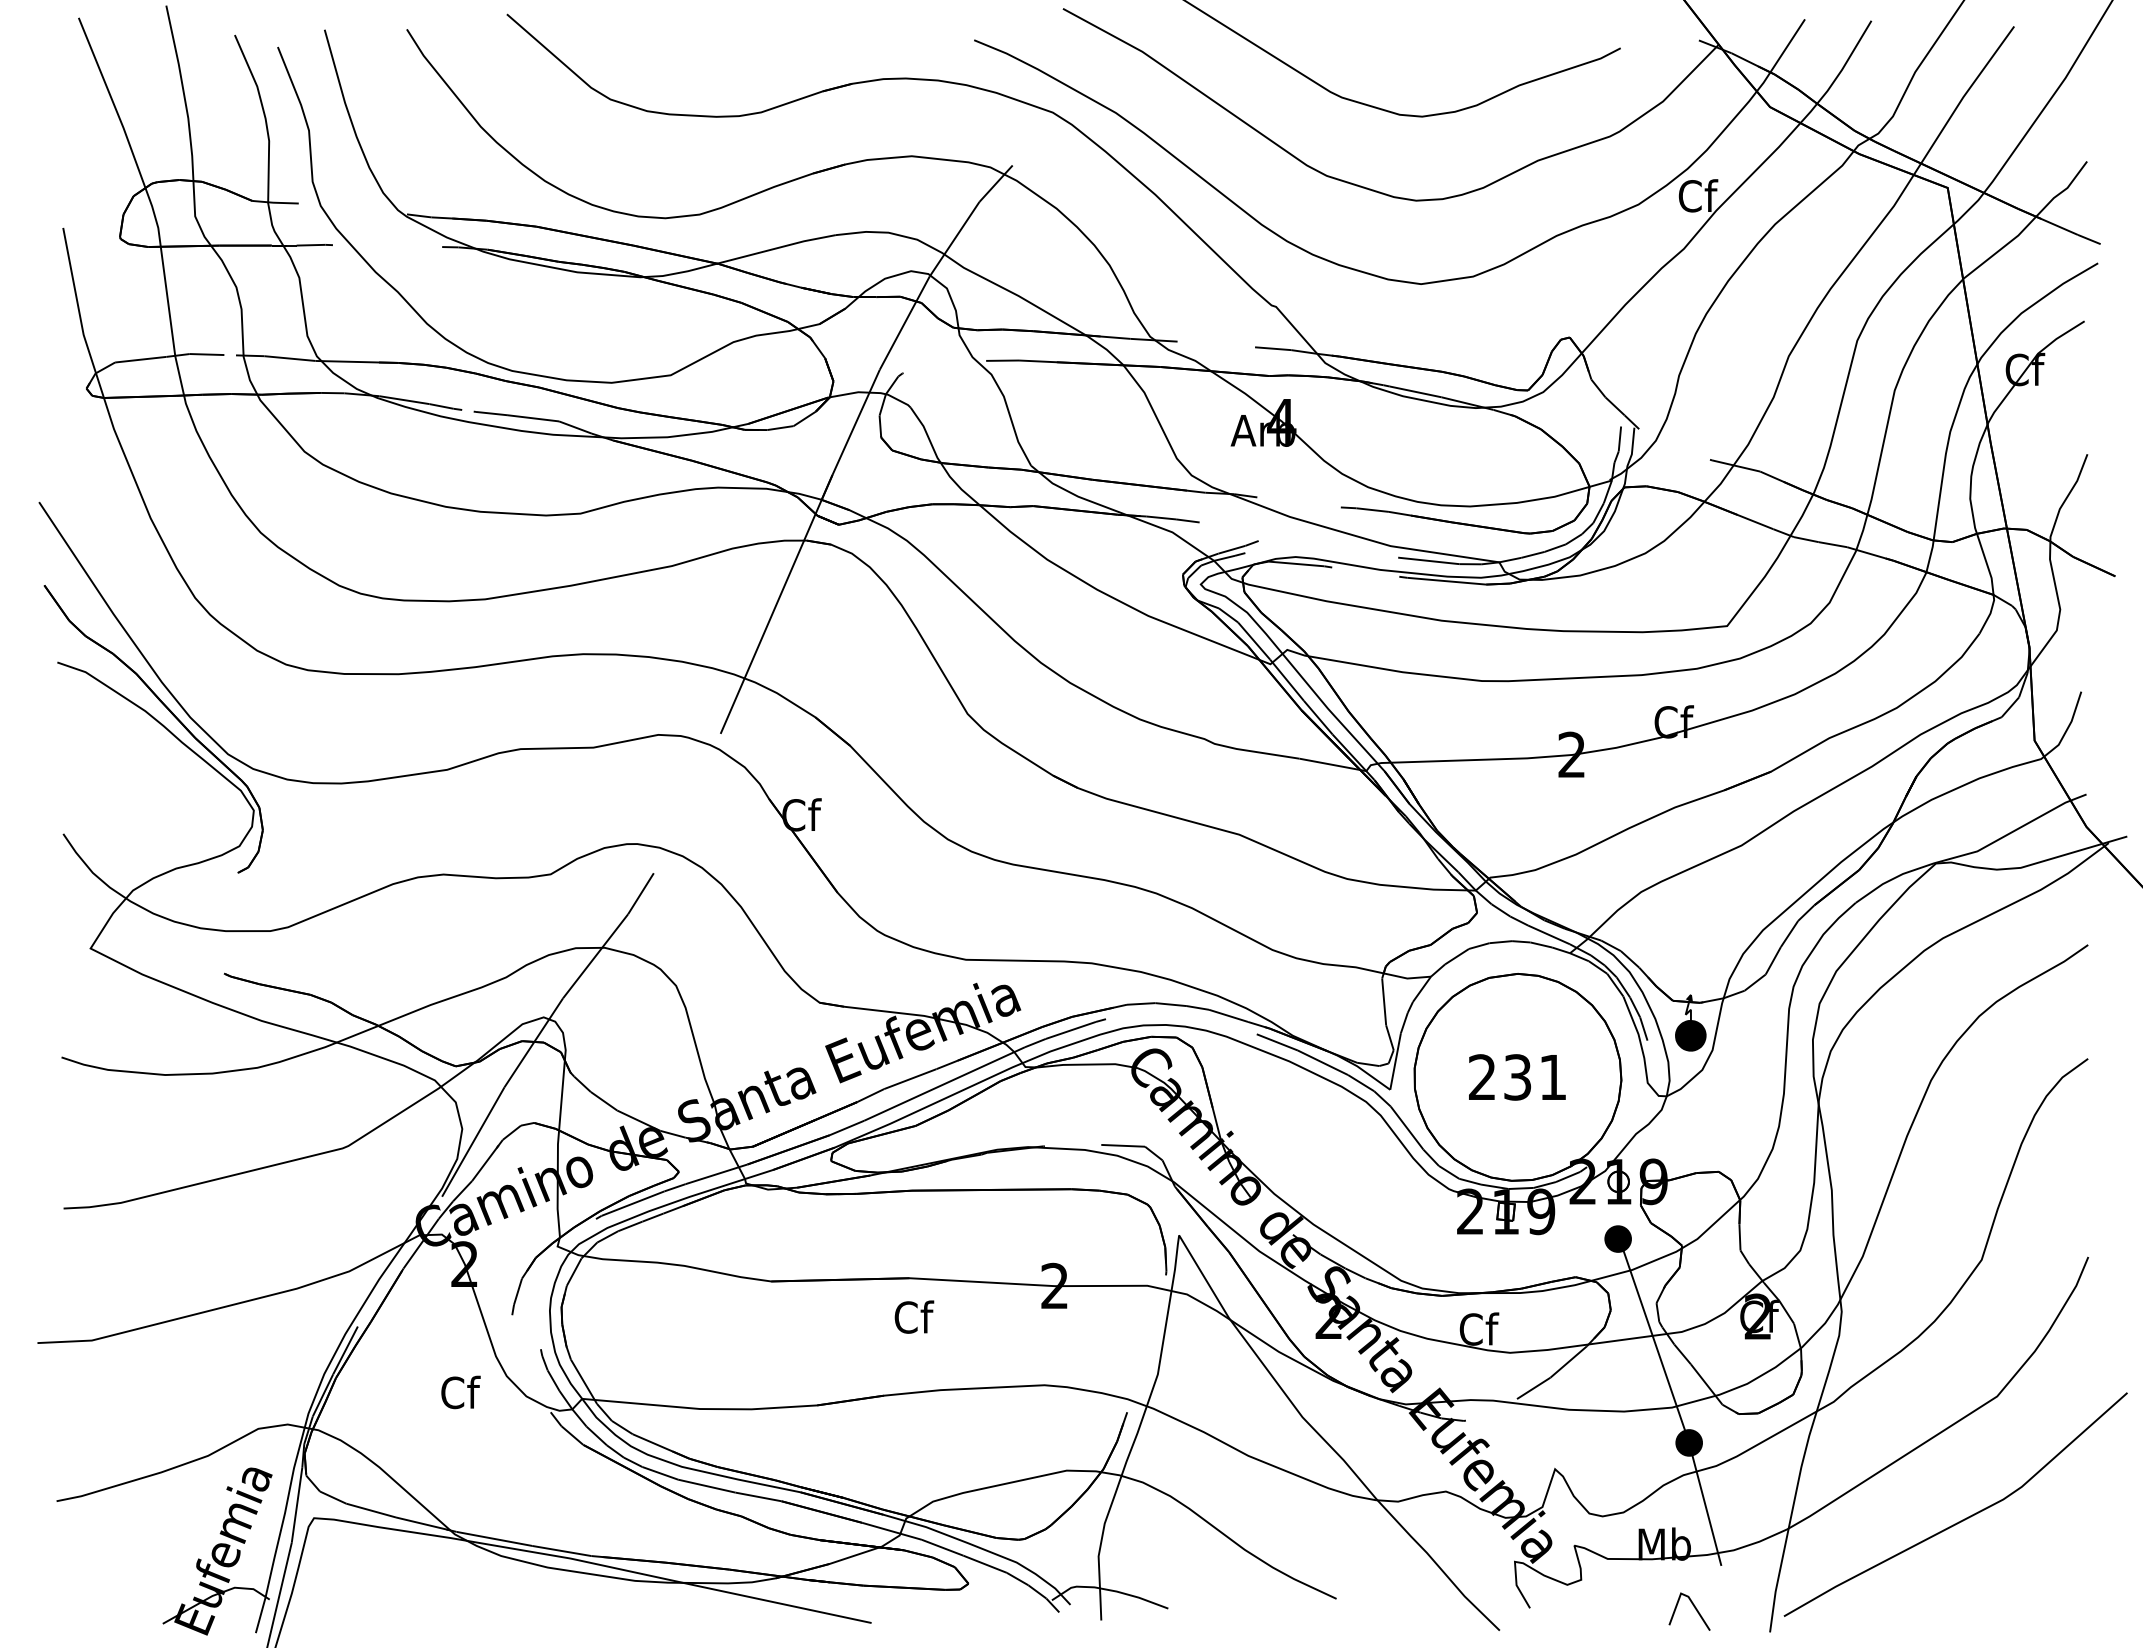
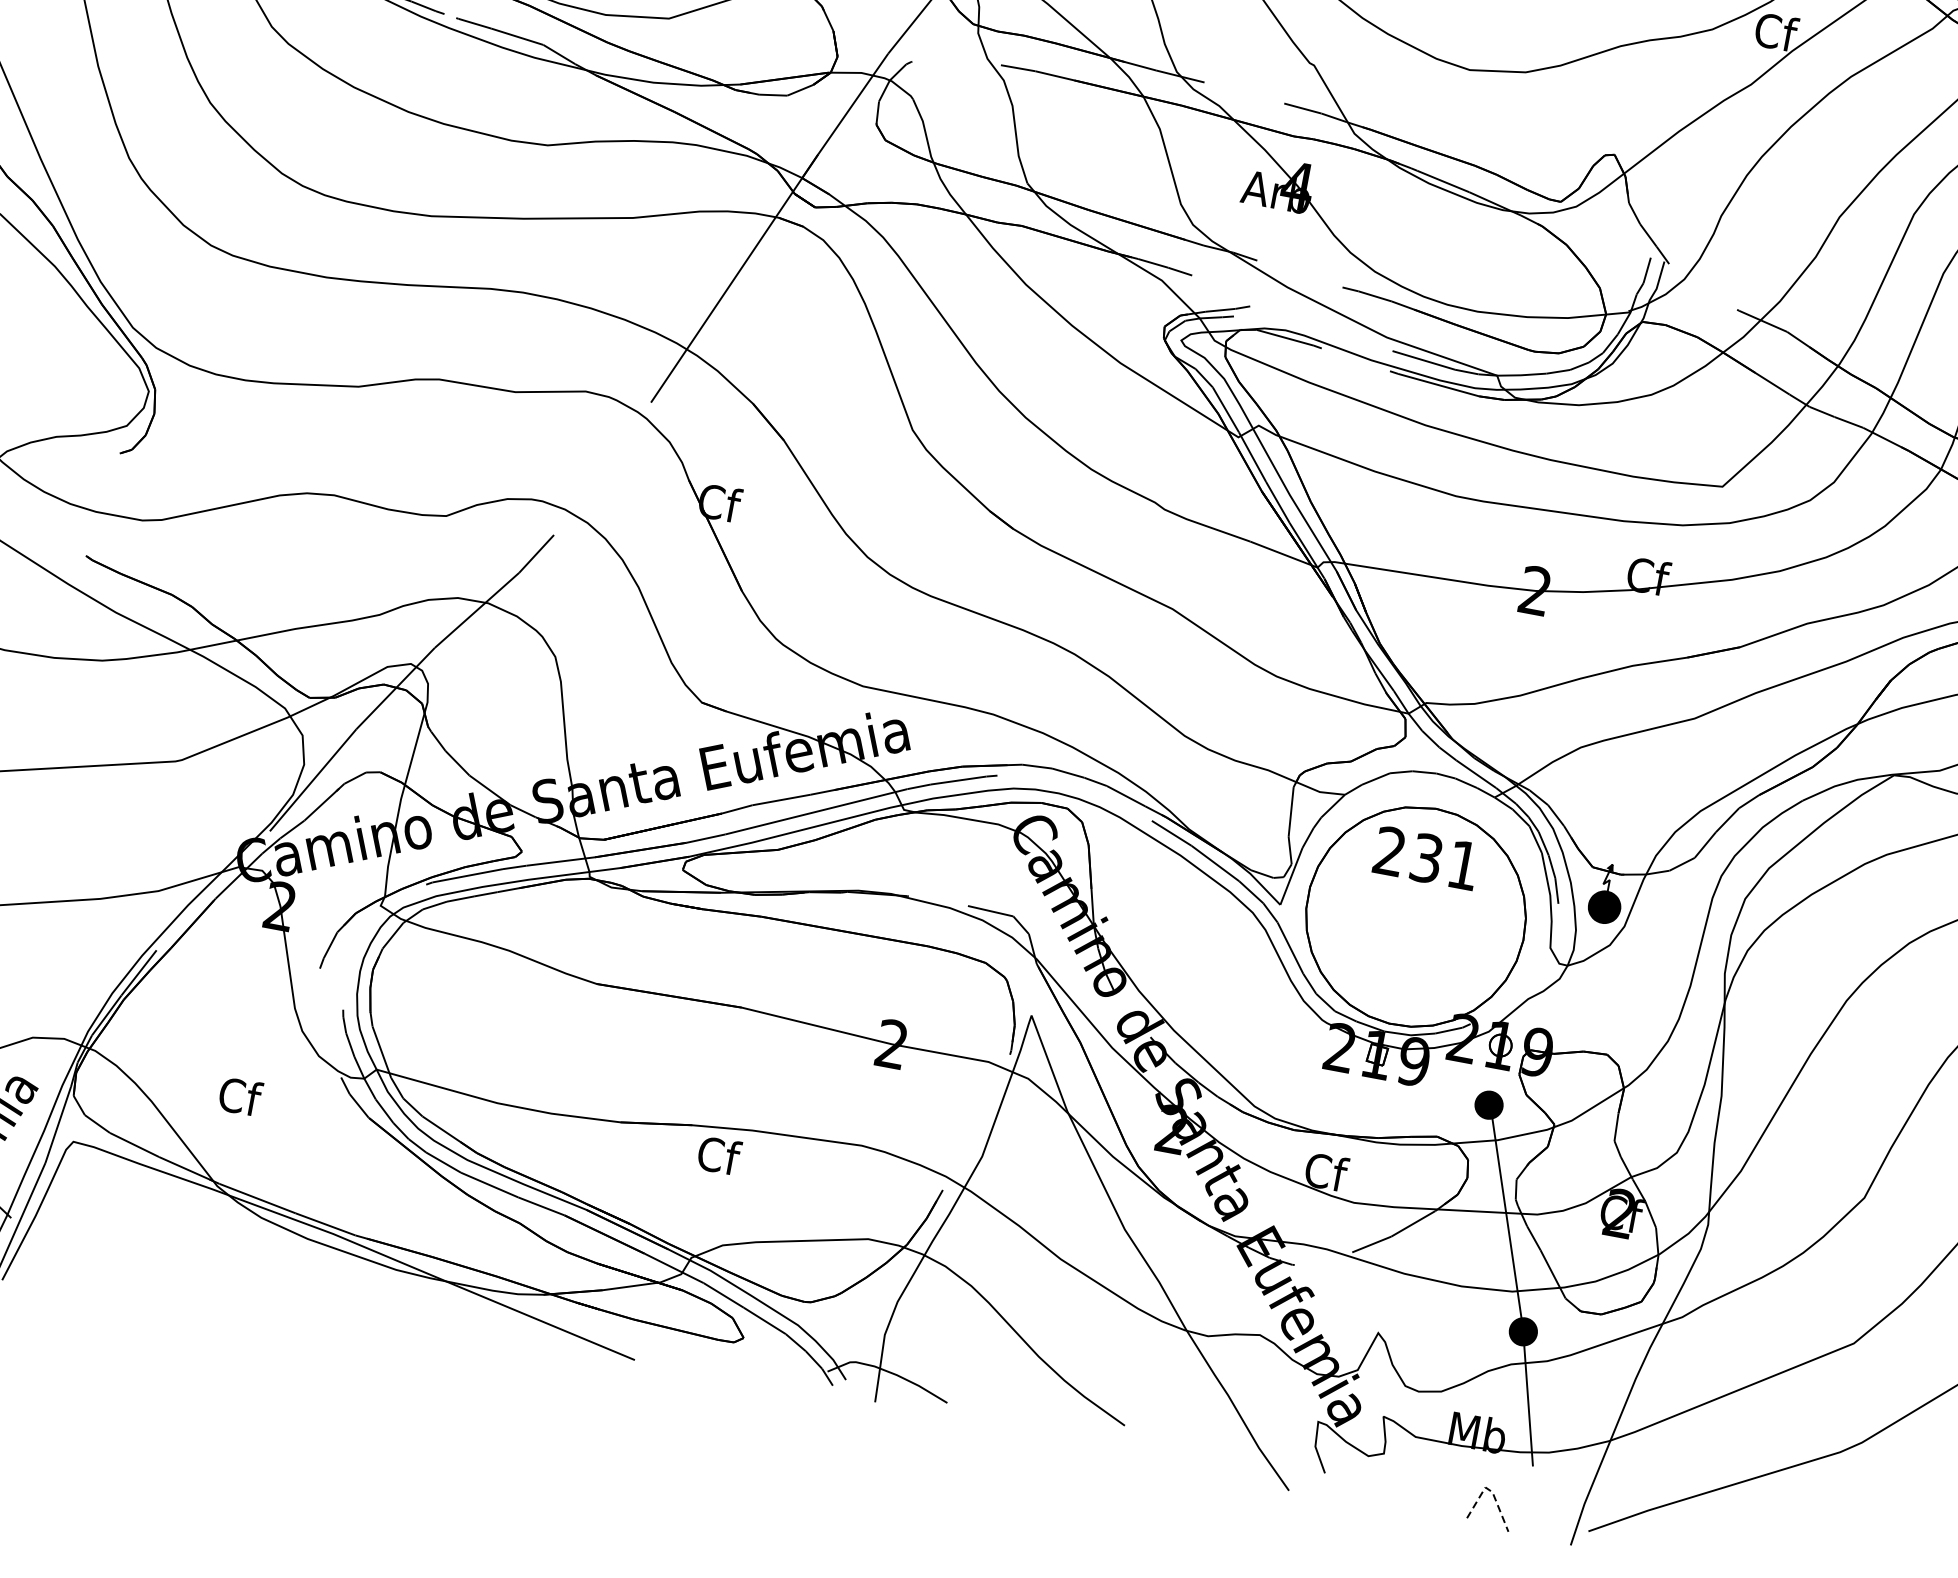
text: (1517, 1077) -> (1426, 858), moved
text: (914, 1316) -> (719, 1155), moved
text: (460, 1392) -> (240, 1096), moved
line: (1687, 1596) -> (1491, 1491), solid -> dashed

